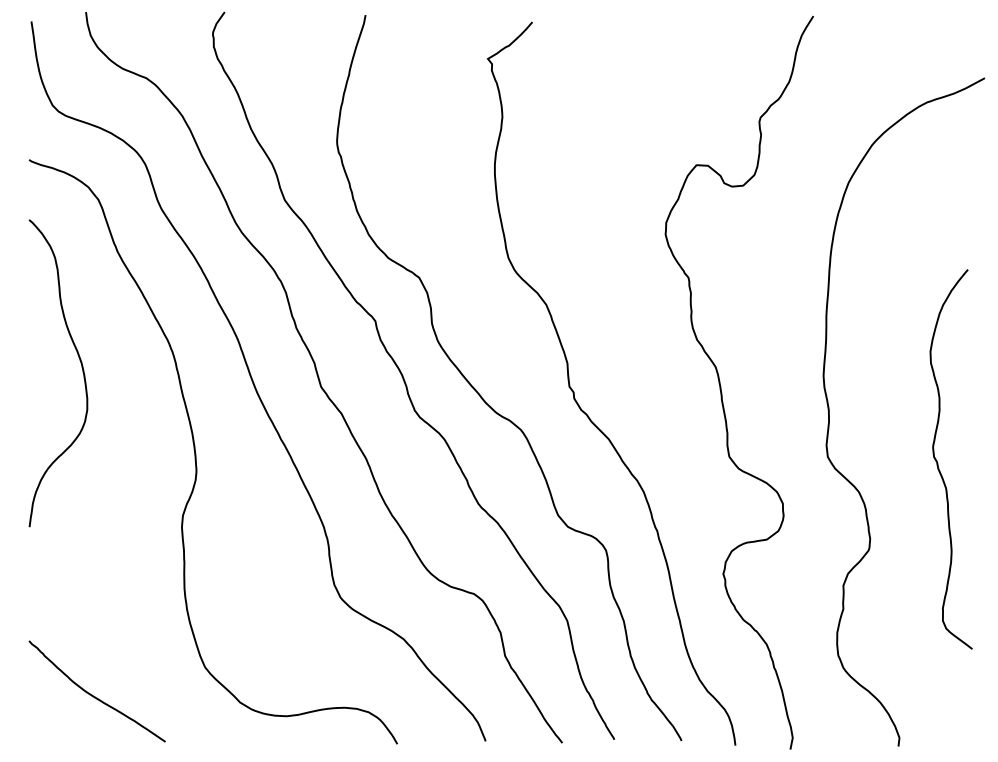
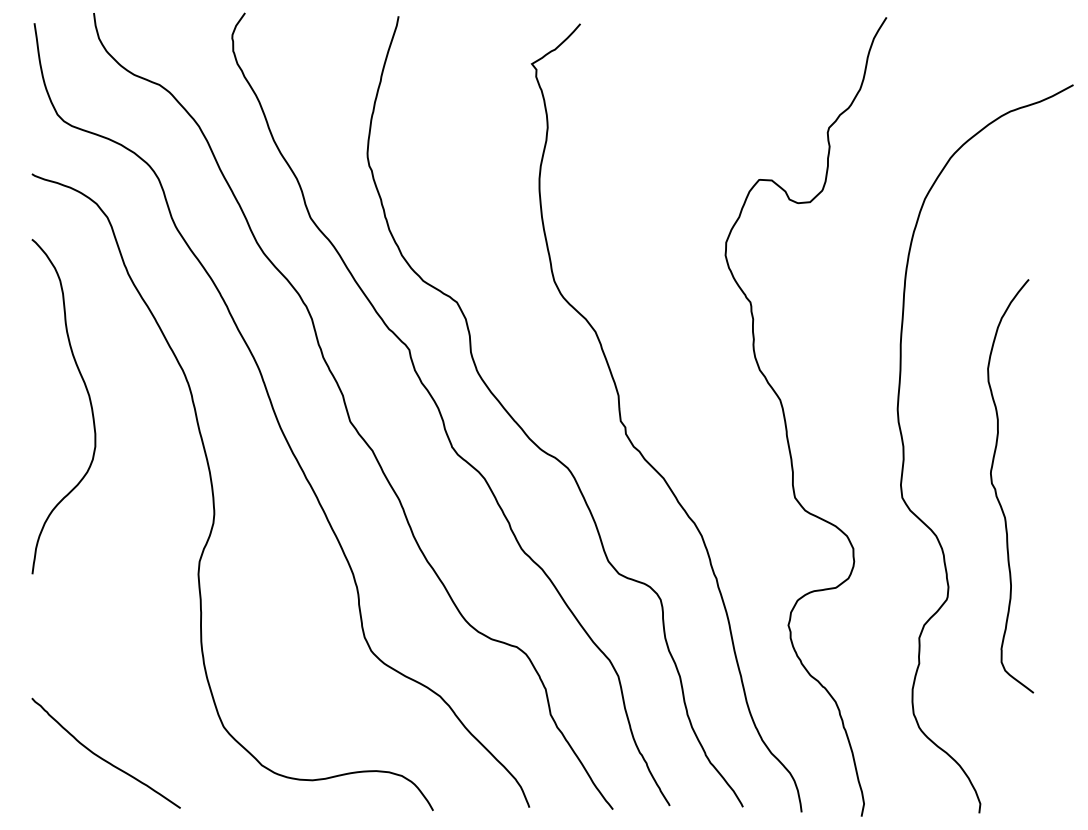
curve: (938, 463) -> (996, 490), moved

